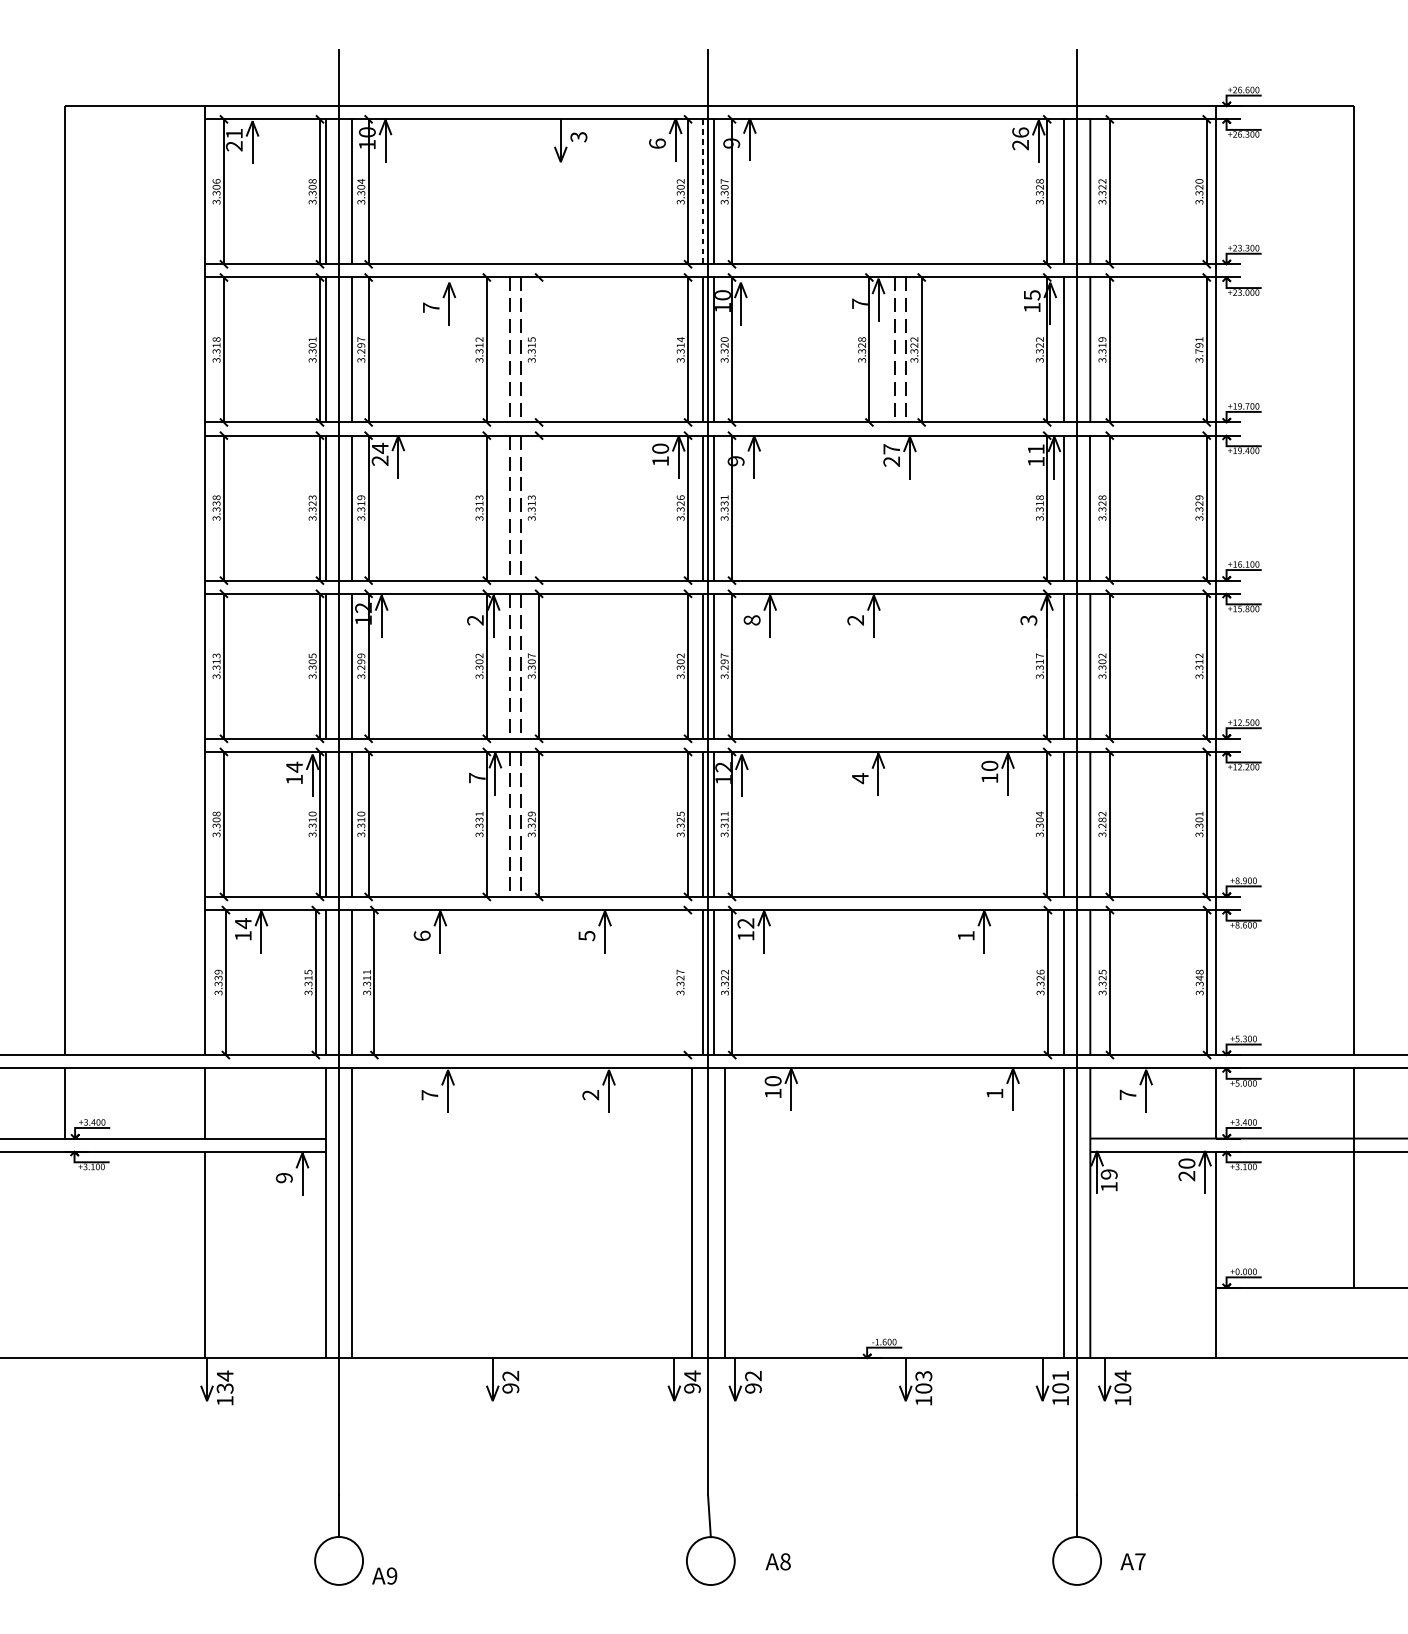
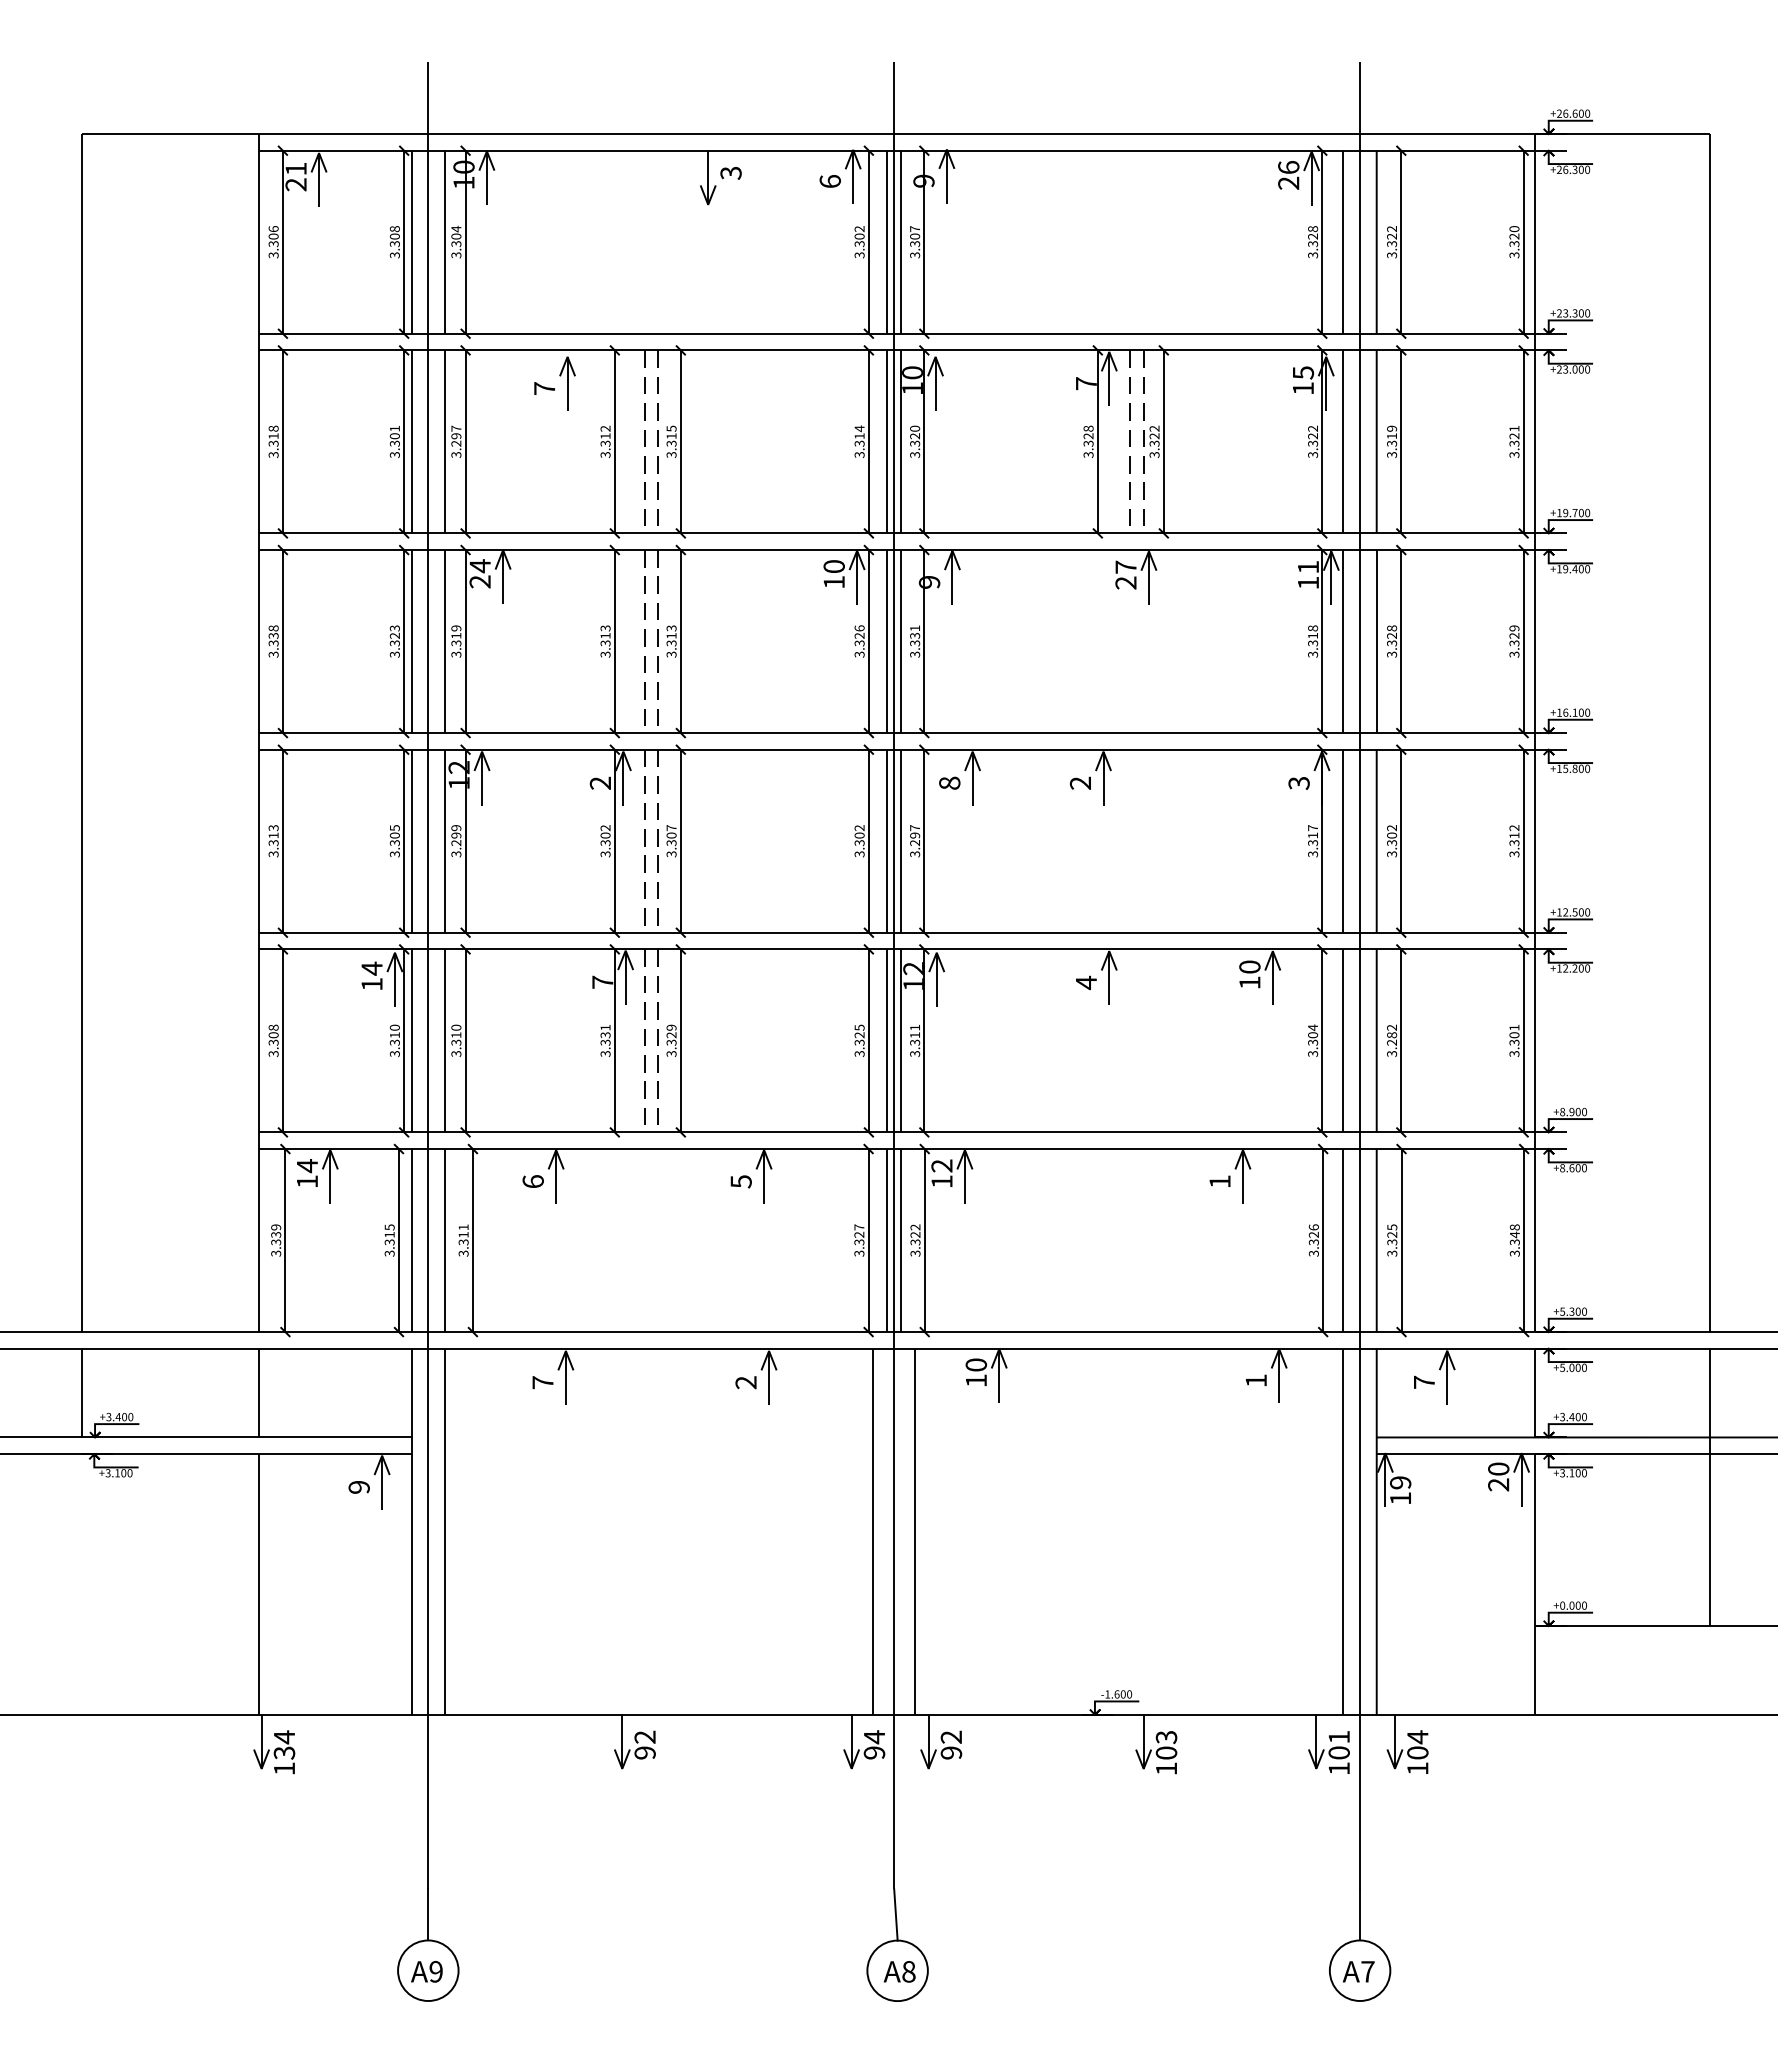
line: (702, 192) -> (887, 242), dashed -> solid
text: (1199, 348) -> (1514, 439), 3.791 -> 3.321
line: (538, 349) -> (680, 441), added
line: (538, 508) -> (680, 641), added
line: (687, 982) -> (868, 1240), added
text: (778, 1561) -> (899, 1971), moved
text: (1132, 1561) -> (1358, 1971), moved
text: (384, 1575) -> (426, 1971), moved

